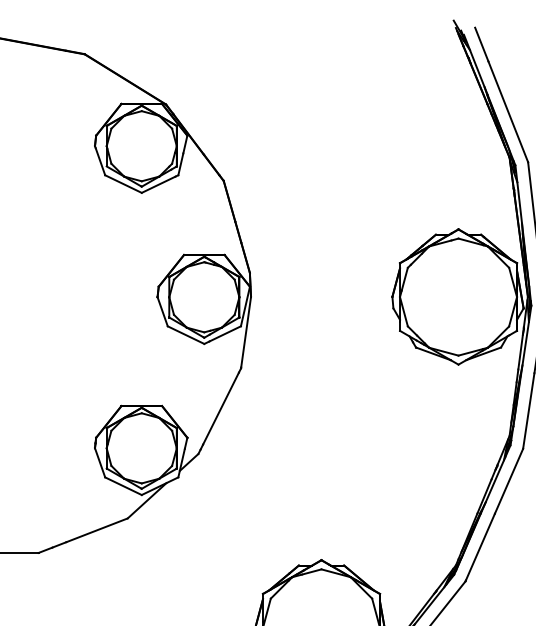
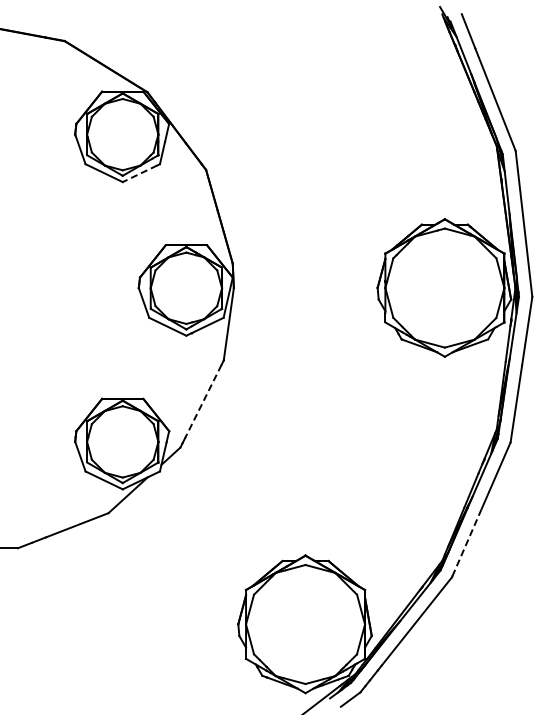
line: (158, 185) -> (139, 174), solid -> dashed
line: (221, 408) -> (203, 401), solid -> dashed
line: (480, 547) -> (467, 542), solid -> dashed

